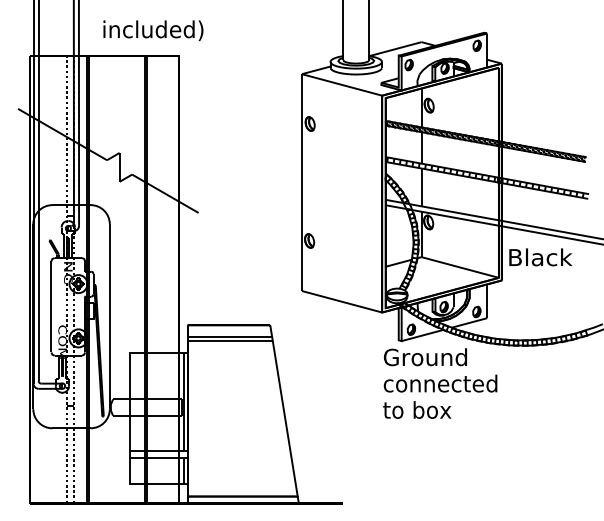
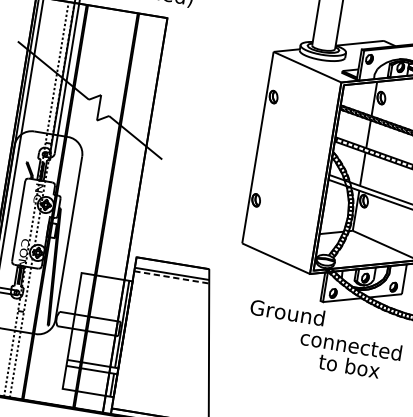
line: (230, 341) -> (171, 277), solid -> dashed
text: (425, 357) -> (287, 312), moved
text: (417, 409) -> (349, 365), moved

